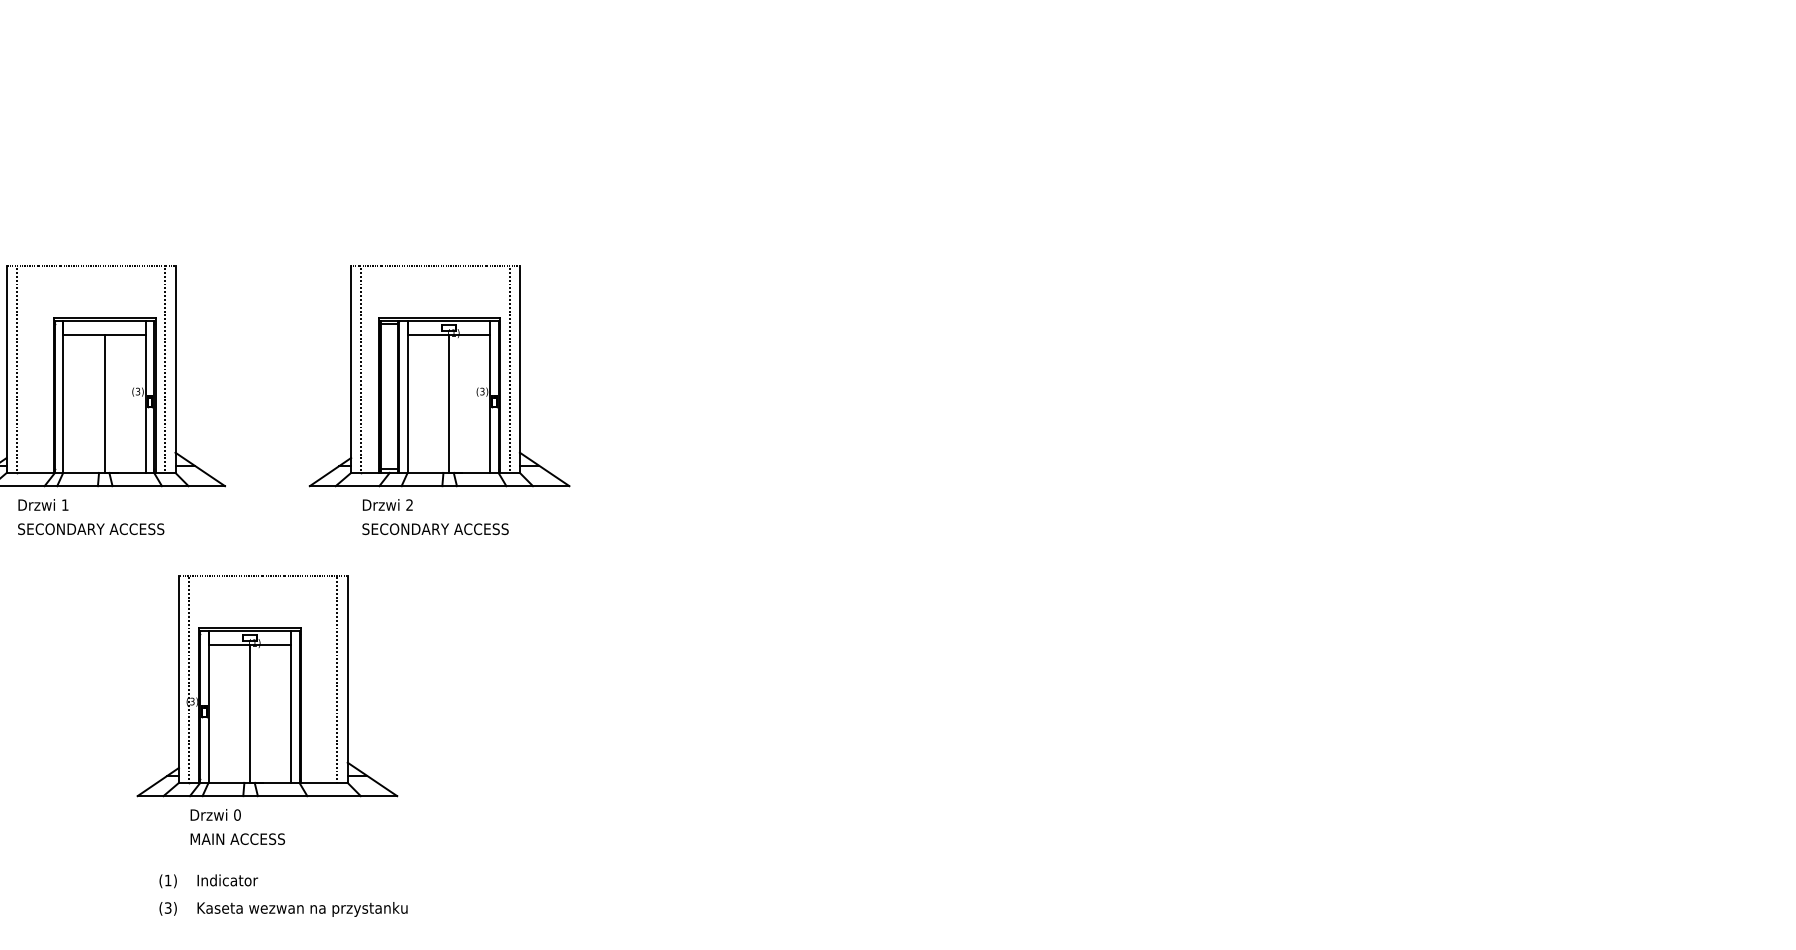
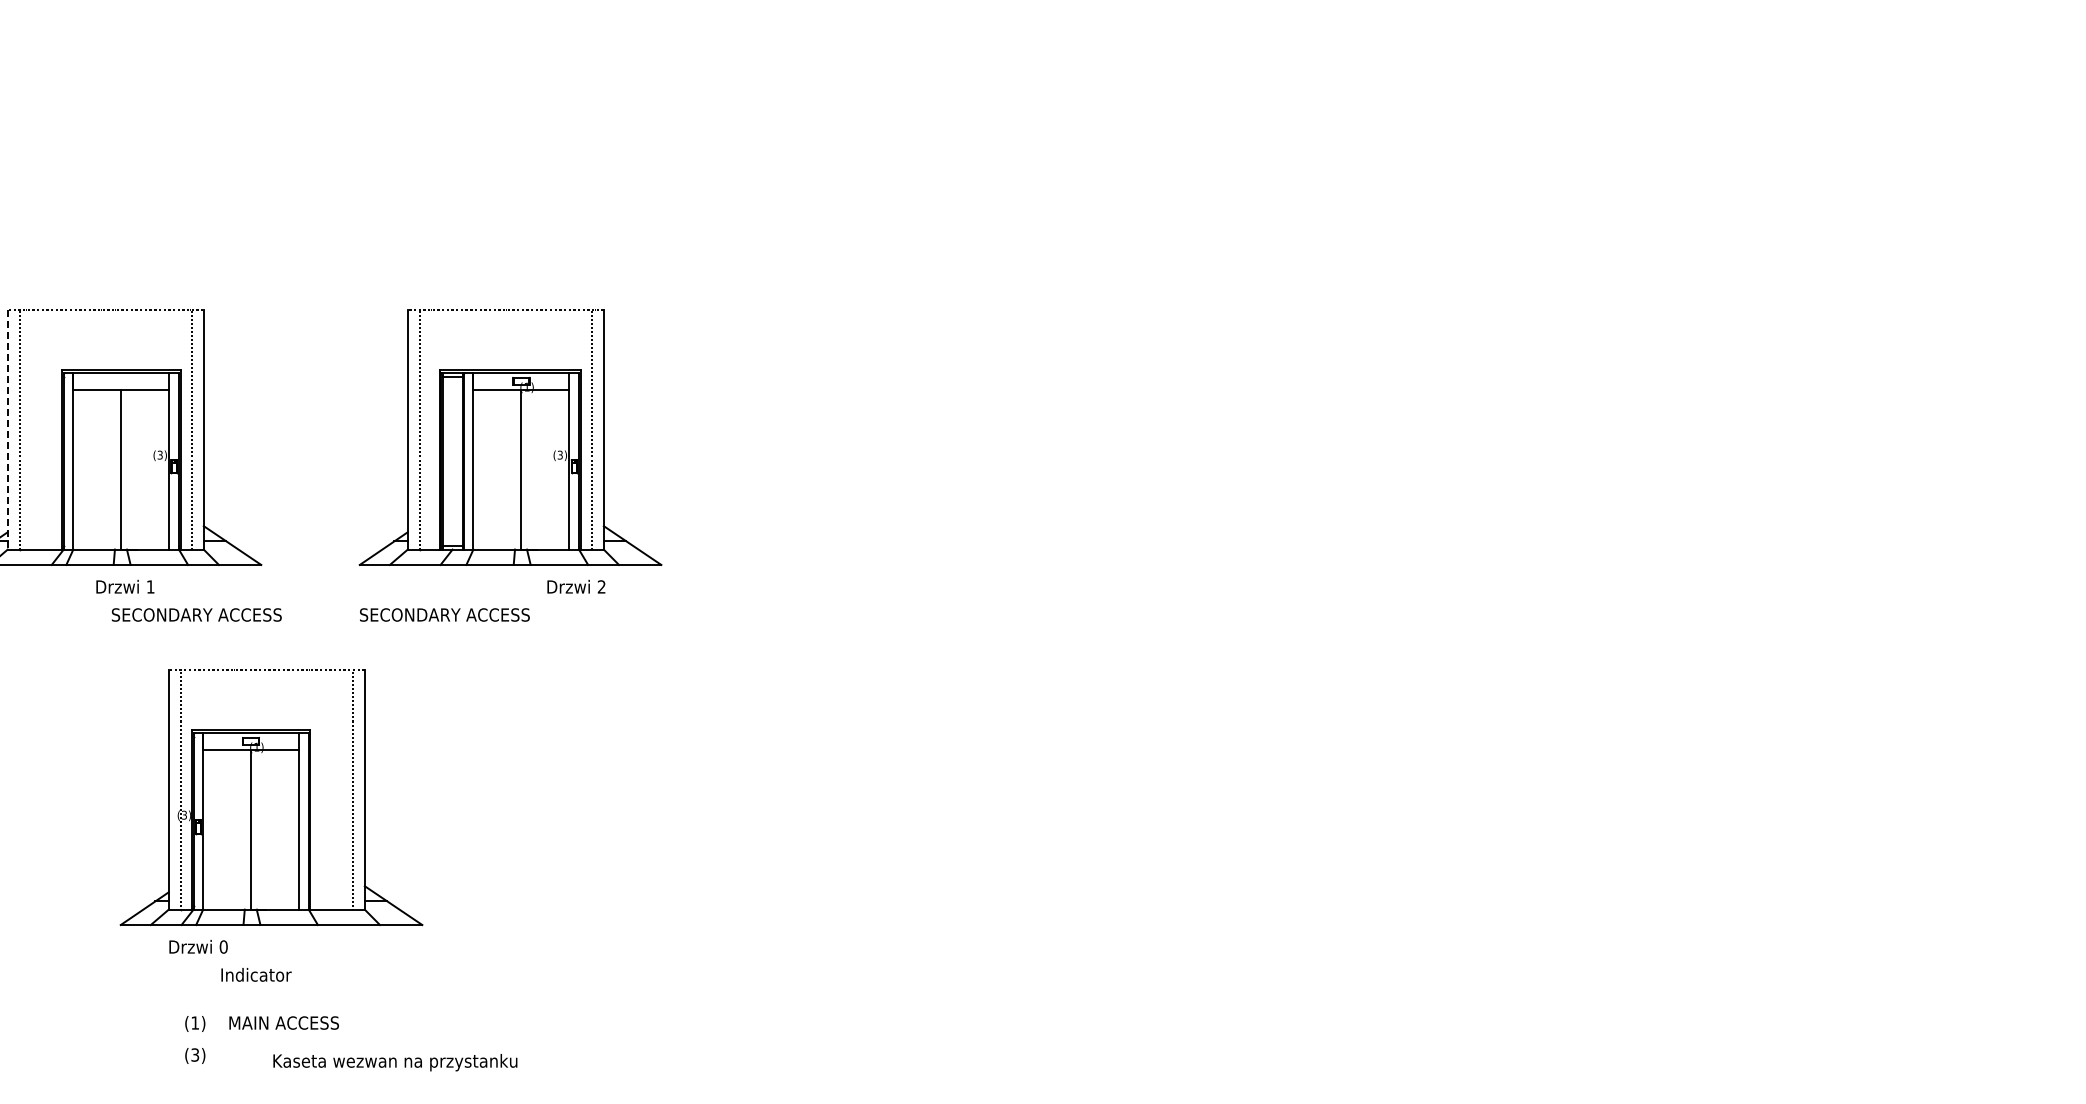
line: (6, 370) -> (7, 430), solid -> dashed
text: (43, 504) -> (125, 586), moved
text: (387, 504) -> (576, 586), moved
text: (90, 528) -> (196, 614), moved
text: (435, 528) -> (444, 614), moved
part: (267, 686) -> (271, 797), moved
text: (215, 814) -> (198, 946), moved
text: (238, 838) -> (276, 974), MAIN ACCESS -> Indicator
text: (245, 880) -> (284, 1022), Indicator -> MAIN ACCESS
text: (302, 909) -> (395, 1062), moved

